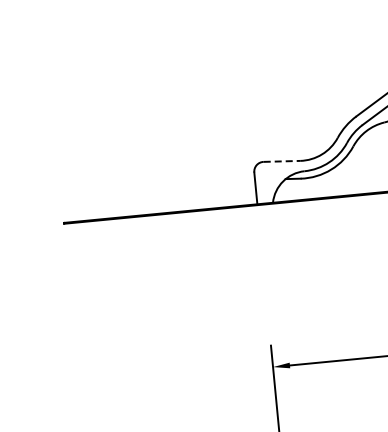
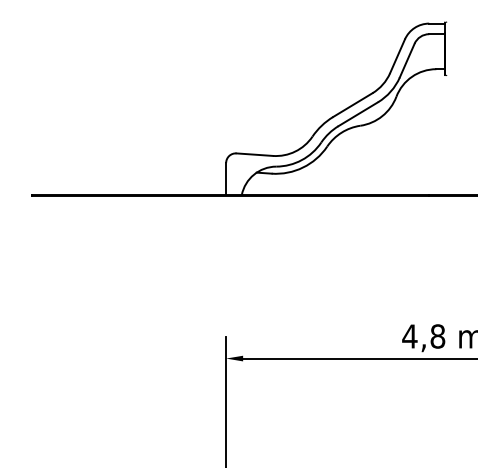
line: (282, 161) -> (255, 154), dashed -> solid

